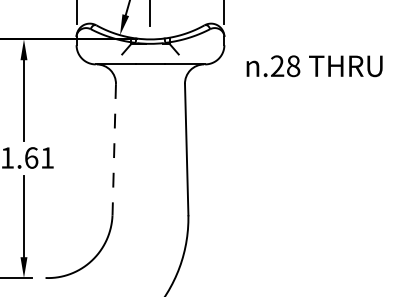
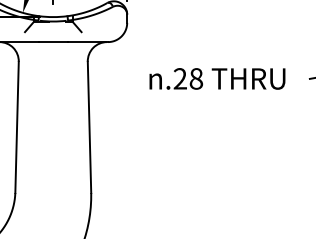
text: (314, 66) -> (217, 79), moved
line: (114, 149) -> (17, 127), dashed -> solid

